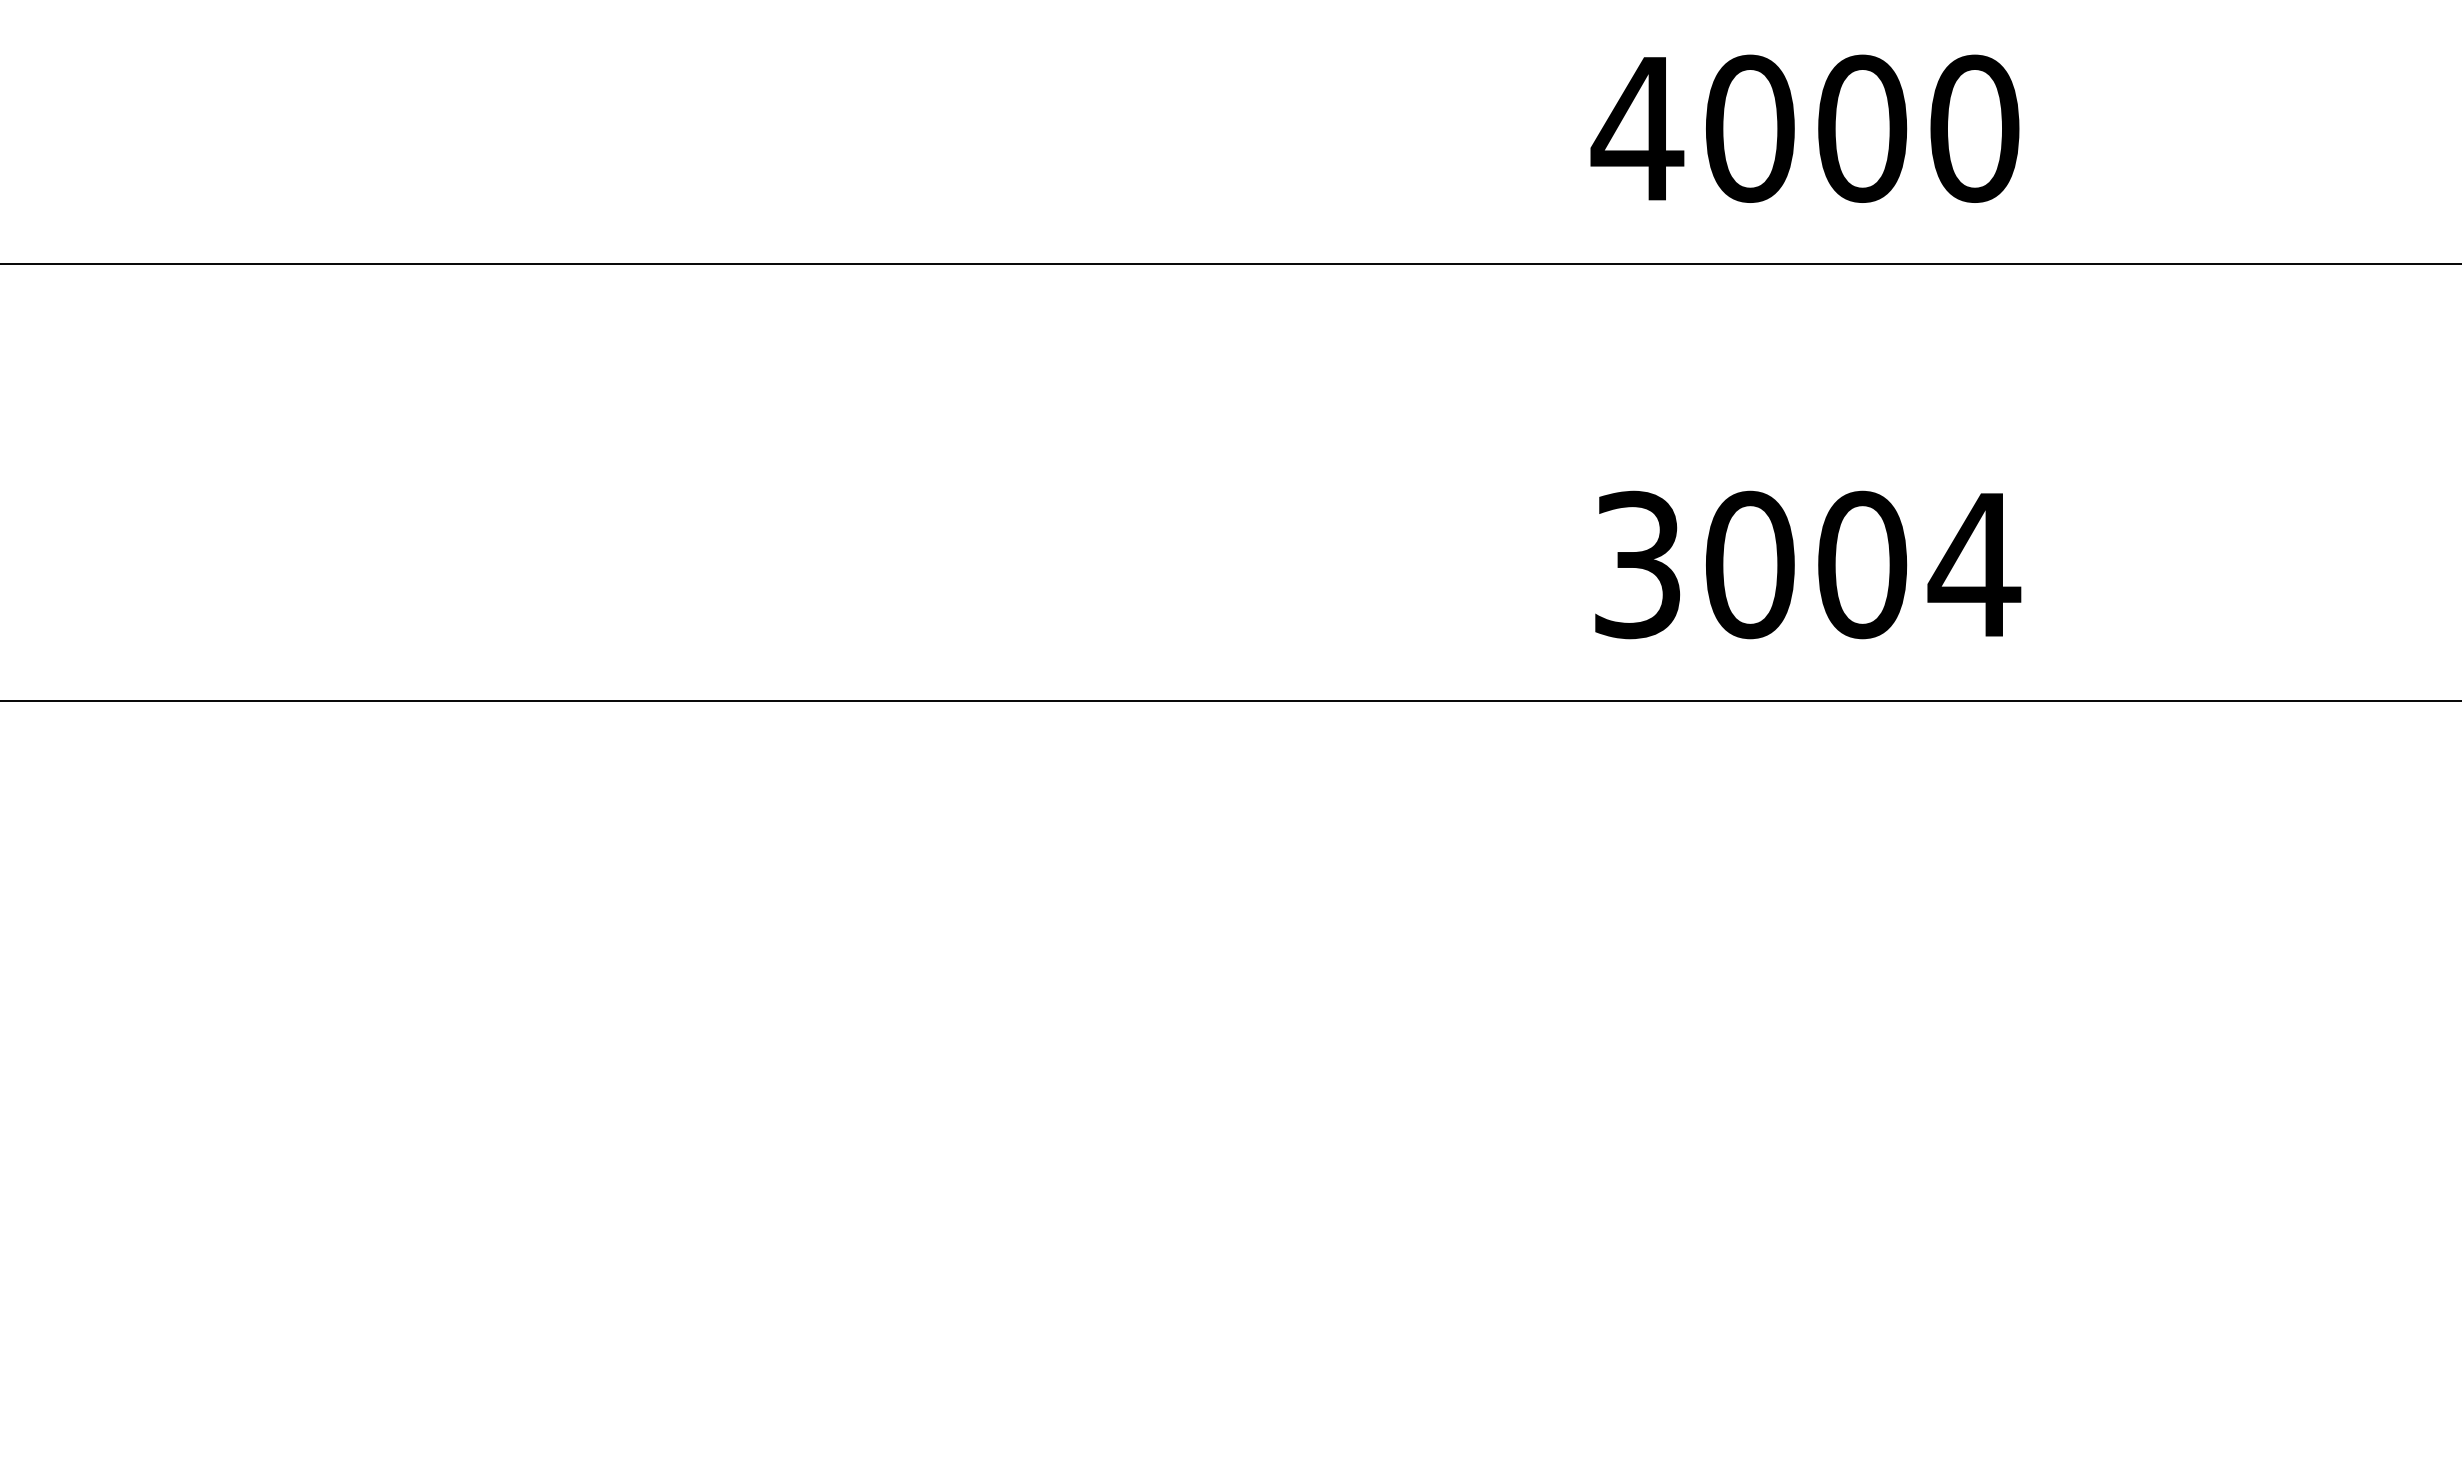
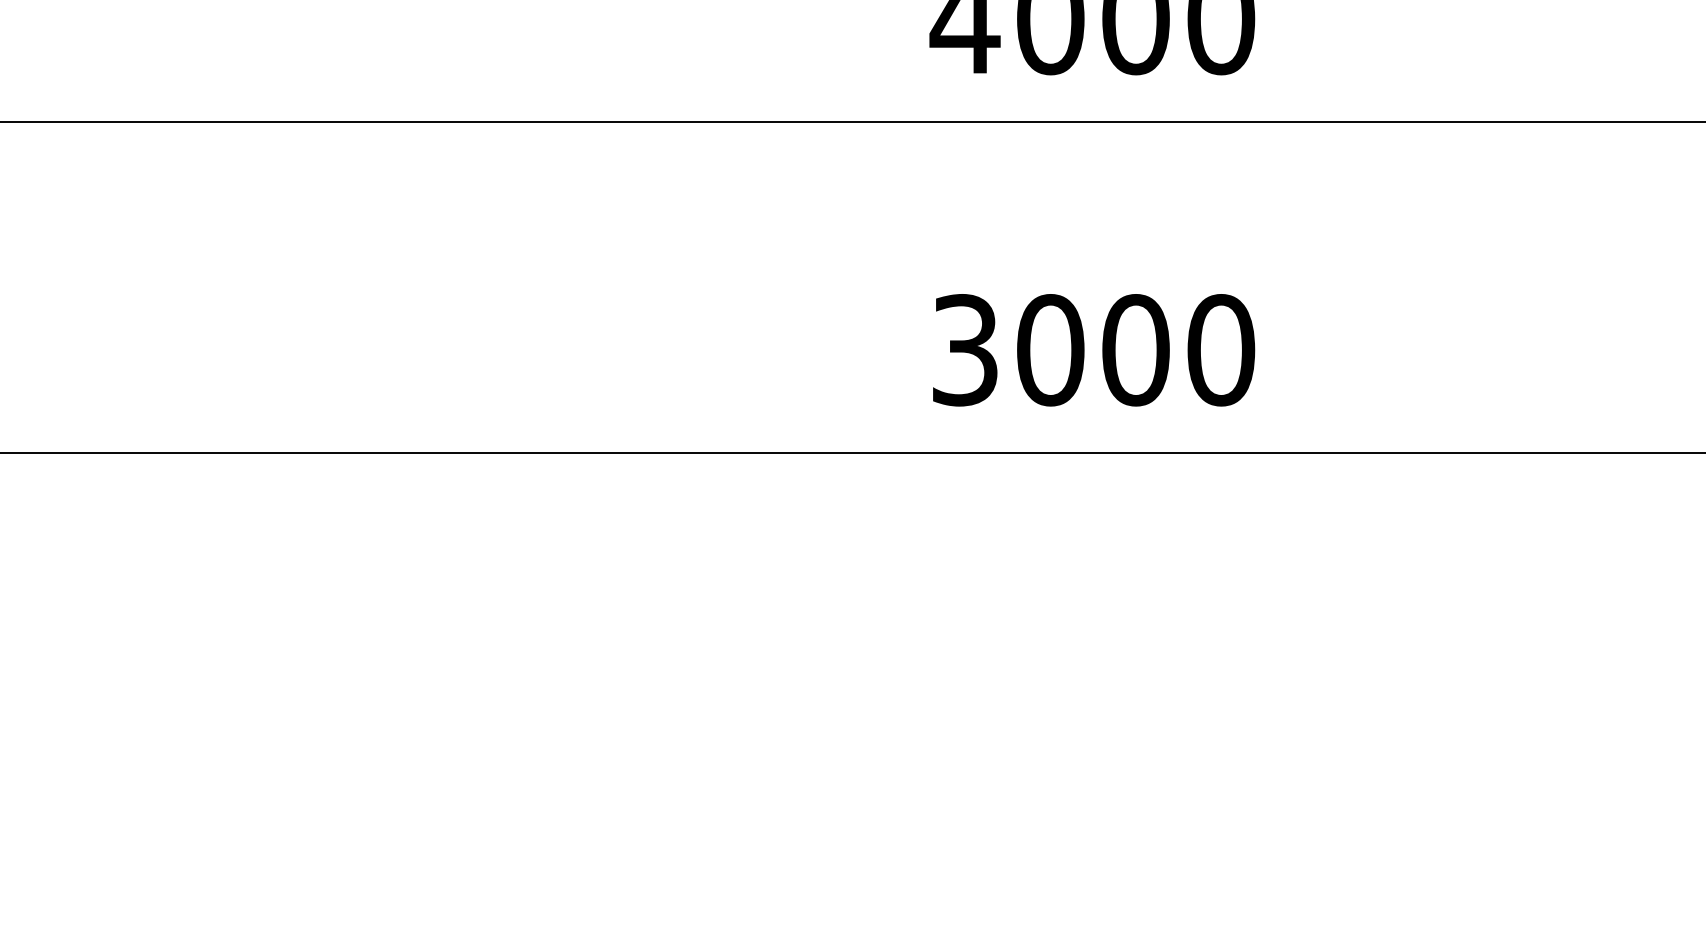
text: (1974, 564) -> (1221, 349), 3004 -> 3000

